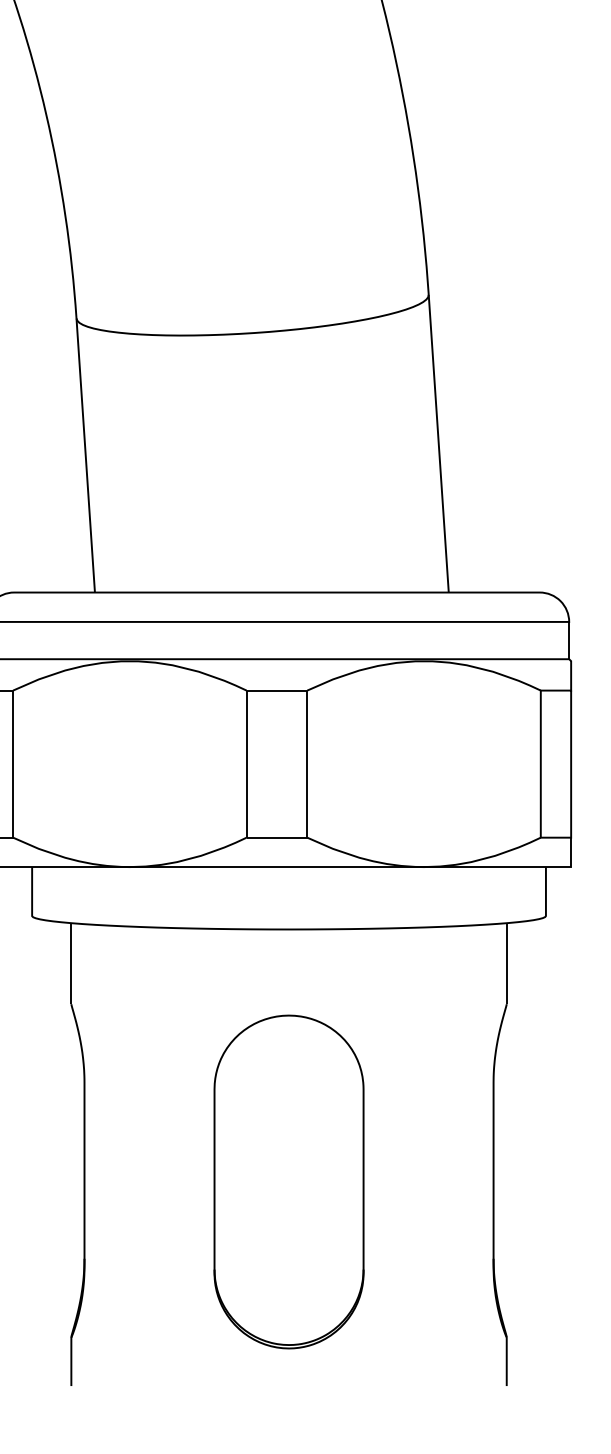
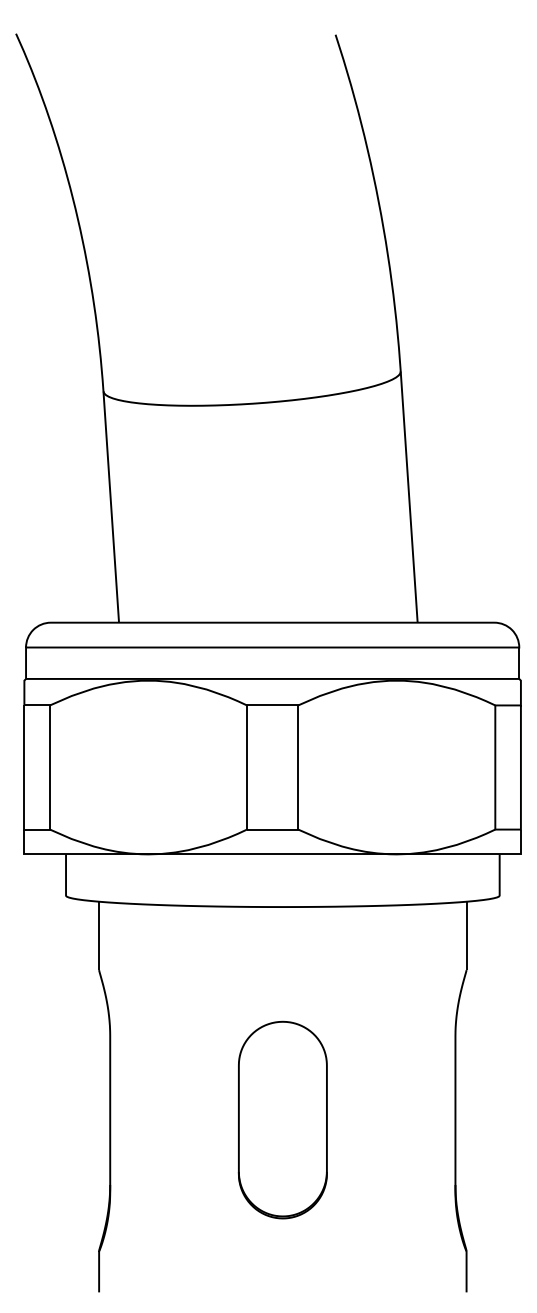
part: (288, 1181) -> (282, 1119), size x0.7

